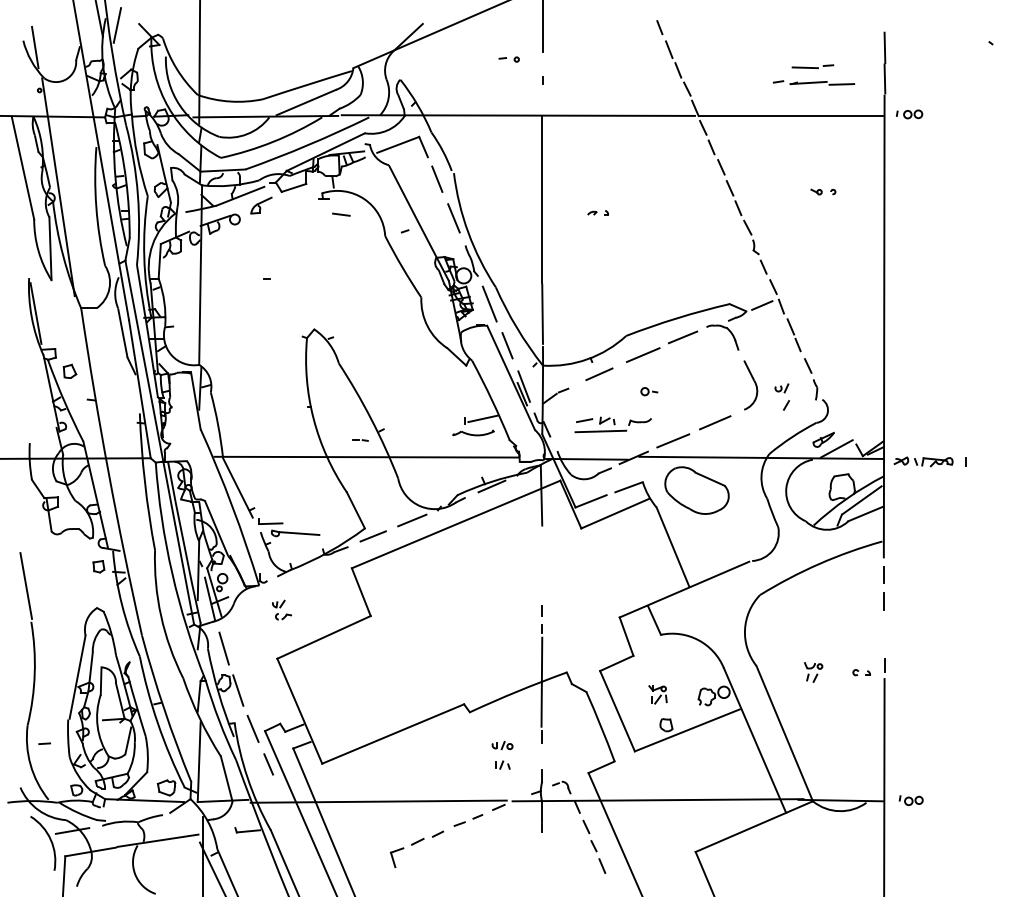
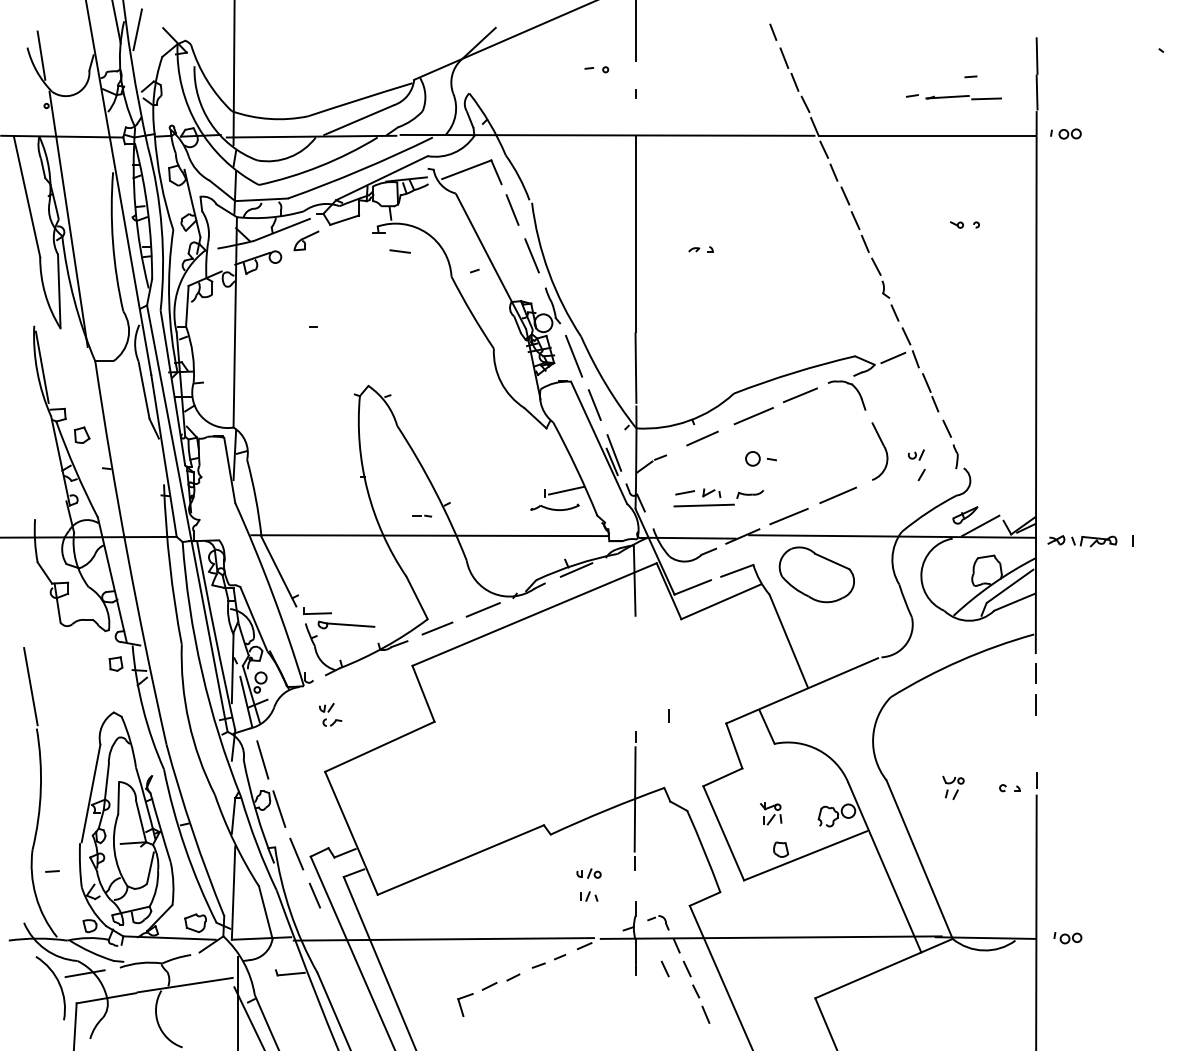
line: (805, 67) -> (943, 79), removed
part: (648, 391) -> (760, 458), size x1.6
line: (542, 610) -> (668, 715), moved
line: (566, 826) -> (664, 968), added

